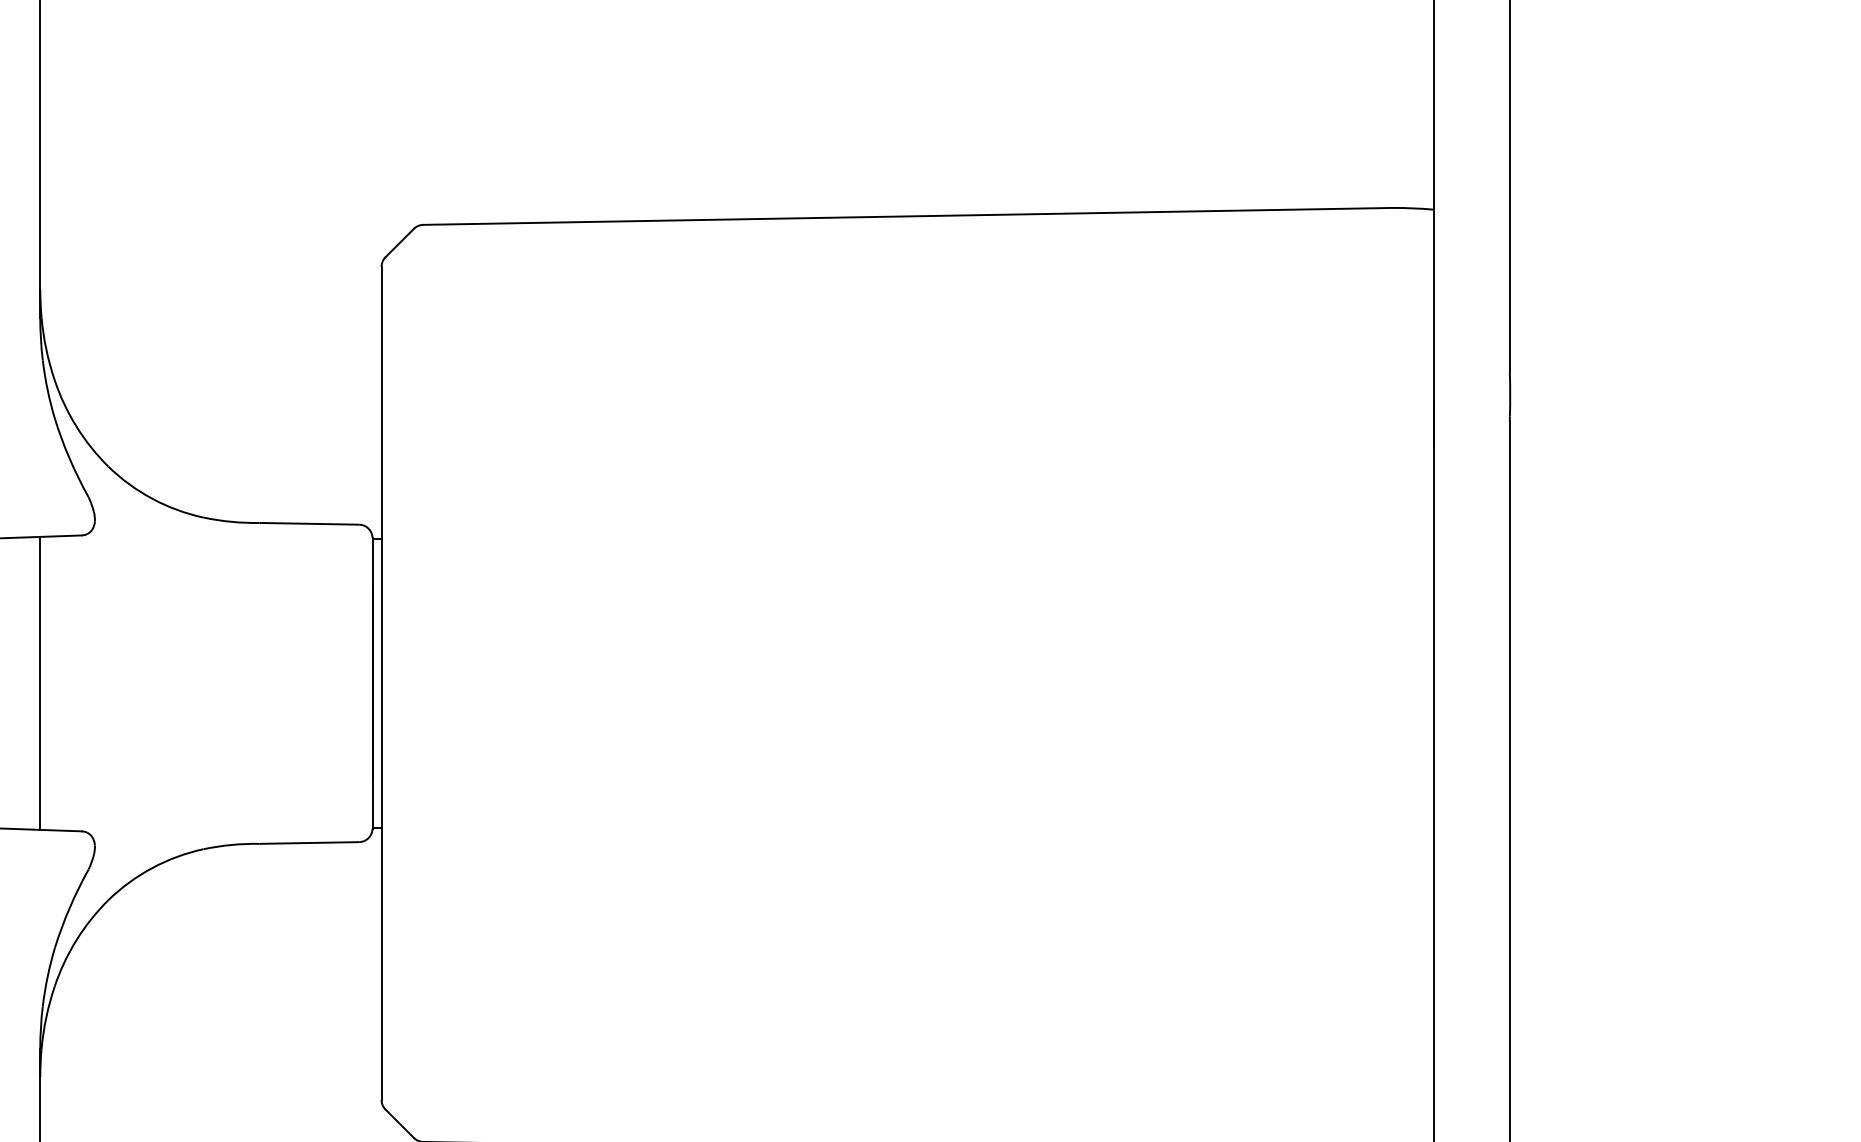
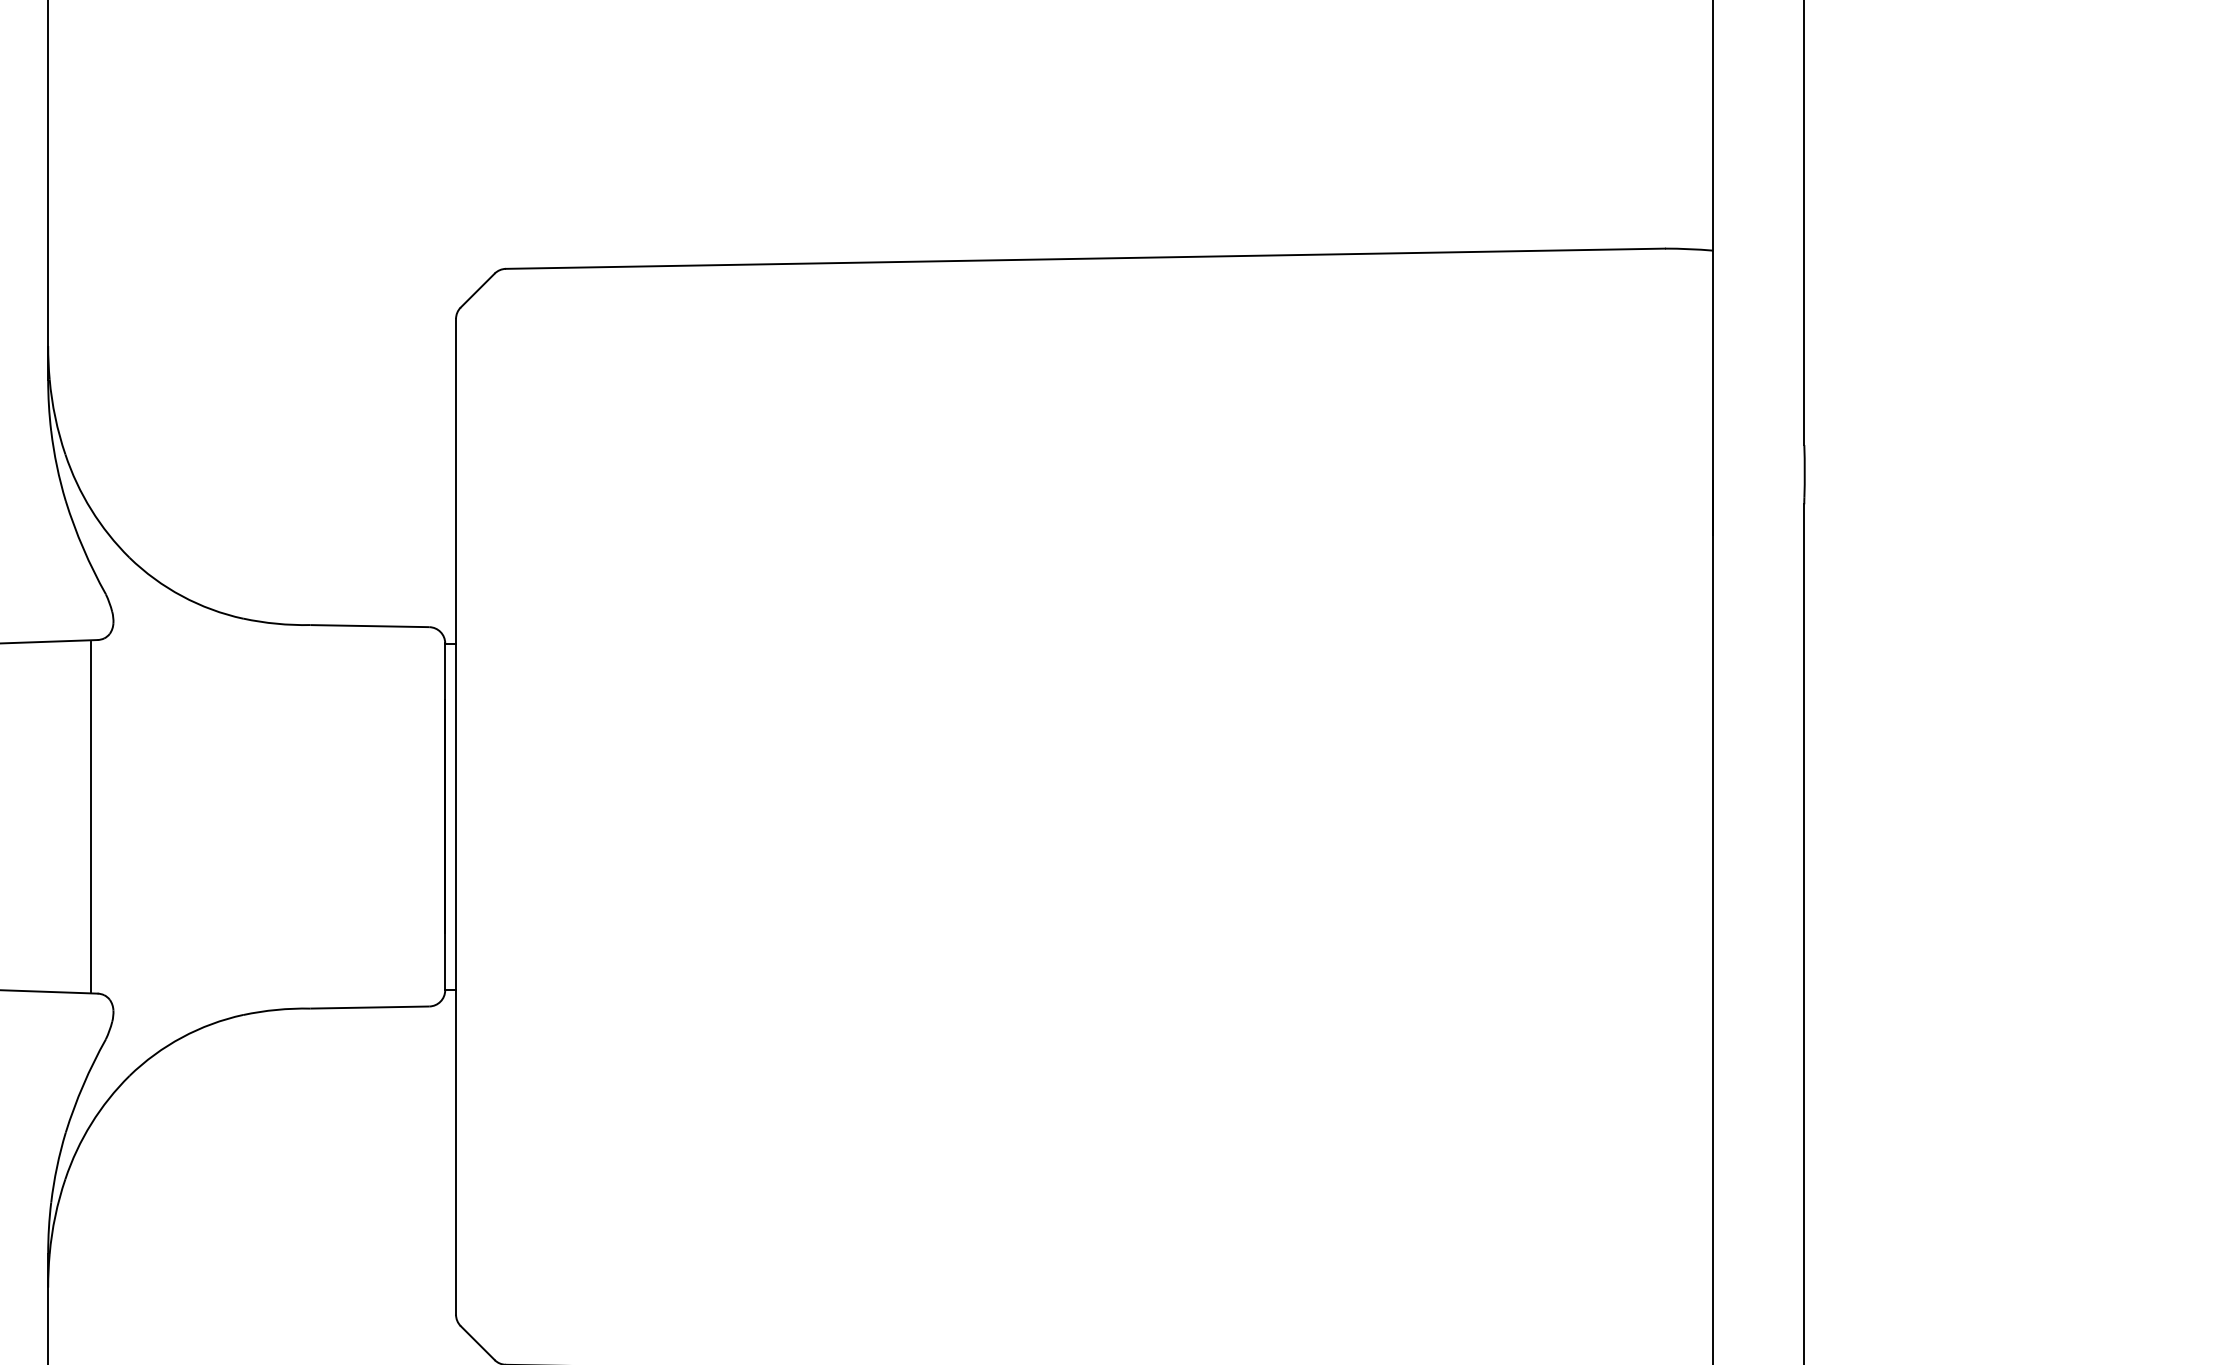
line: (40, 683) -> (91, 816), moved

